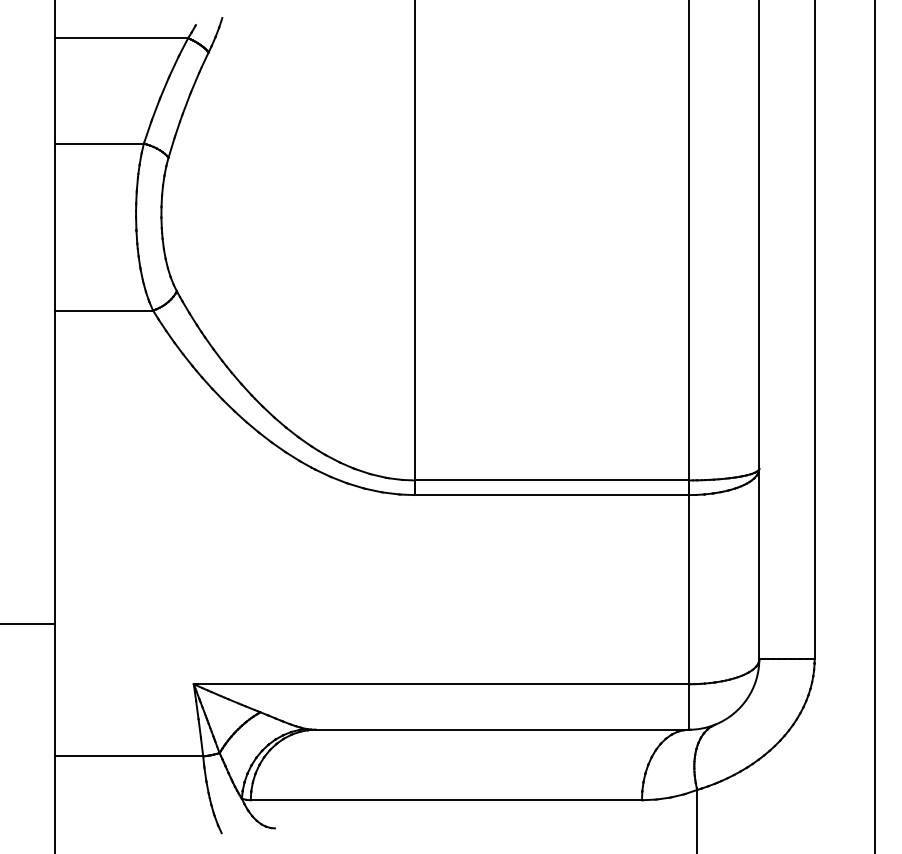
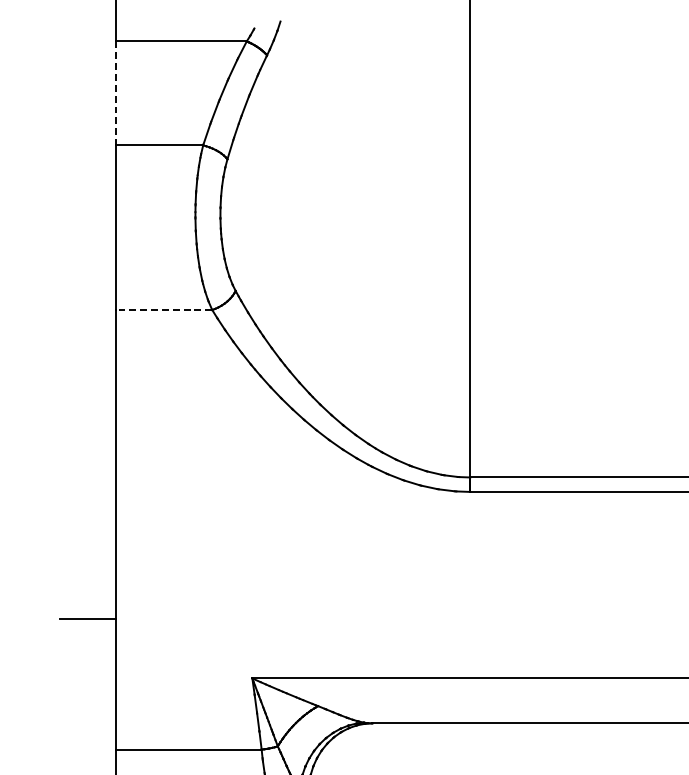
line: (55, 90) -> (115, 92), solid -> dashed
line: (104, 310) -> (164, 309), solid -> dashed

